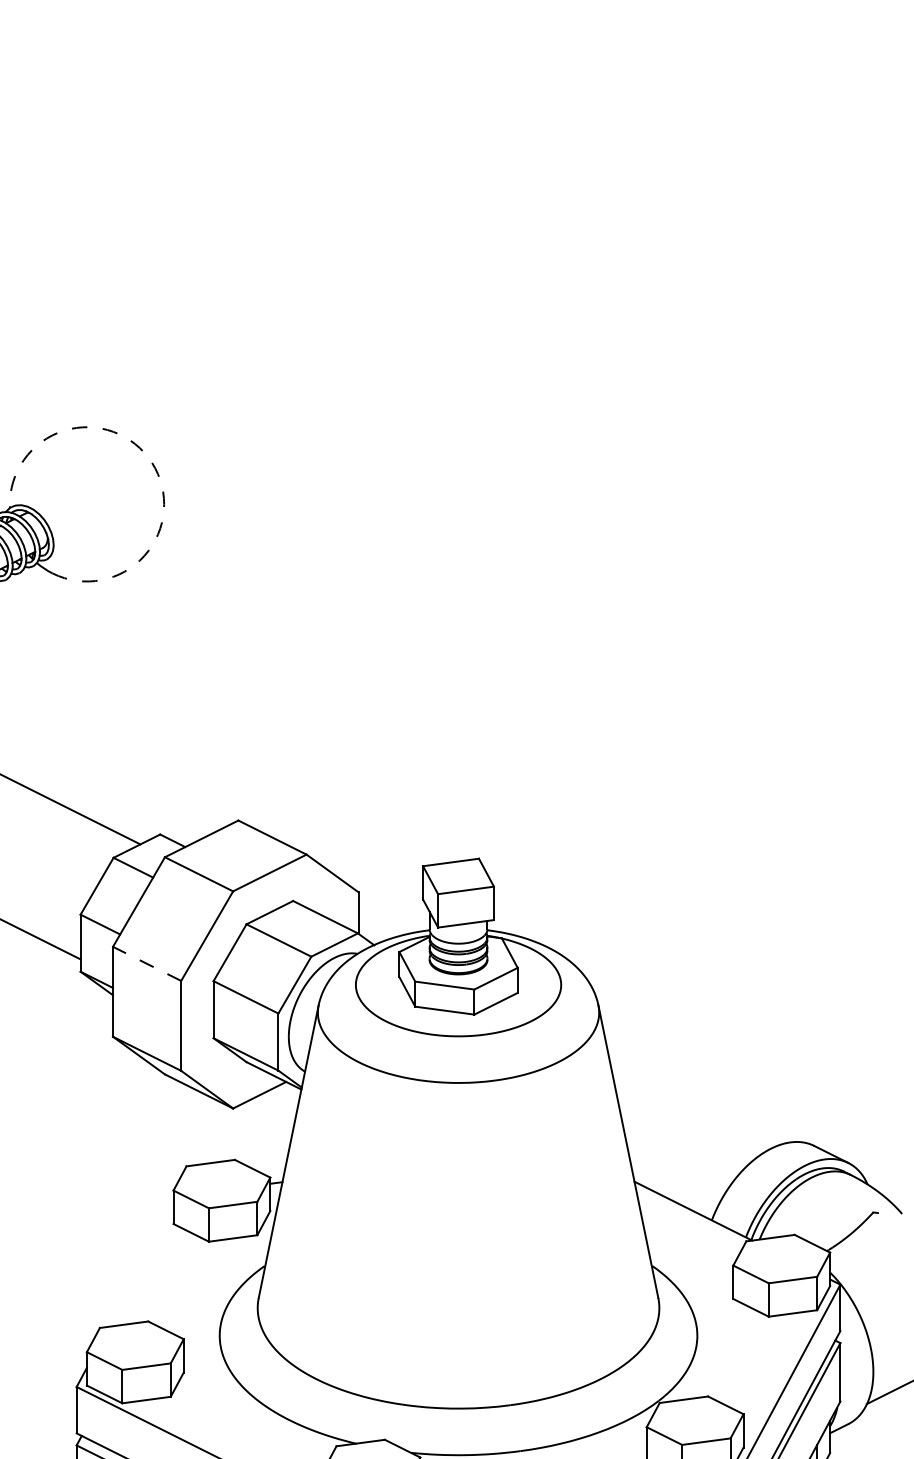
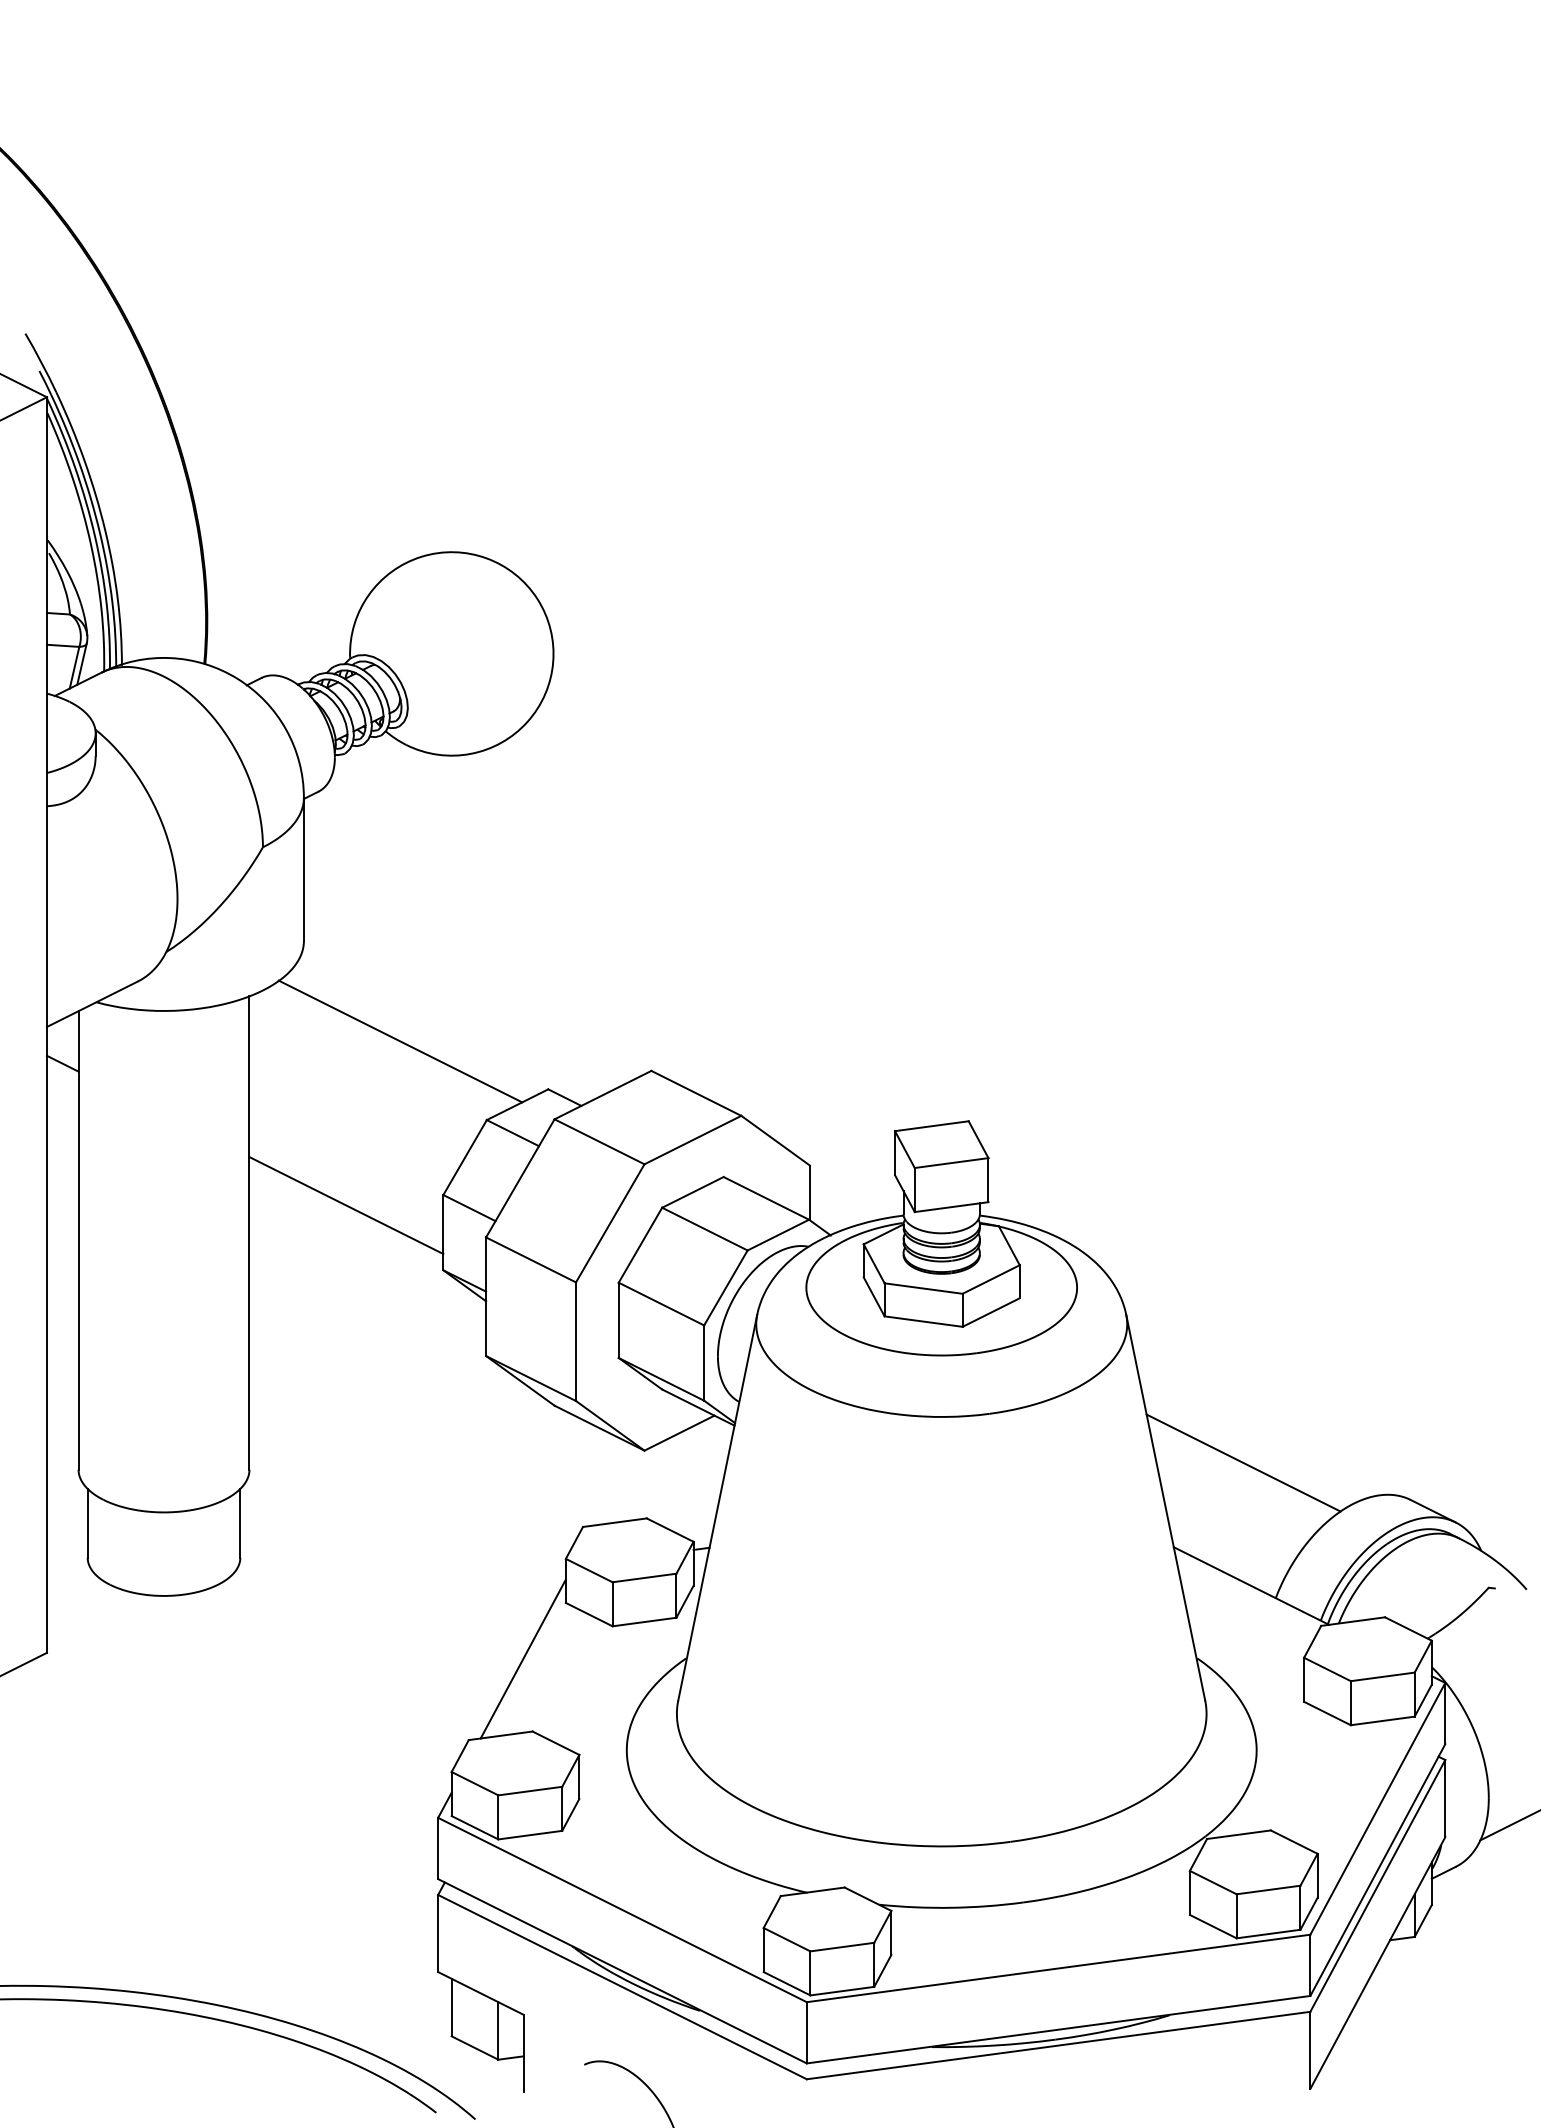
arc: (152, 463) -> (537, 599), dashed -> solid
line: (146, 963) -> (530, 1259), dashed -> solid
line: (687, 1117) -> (1243, 1462), added
line: (140, 1266) -> (522, 1658), added

